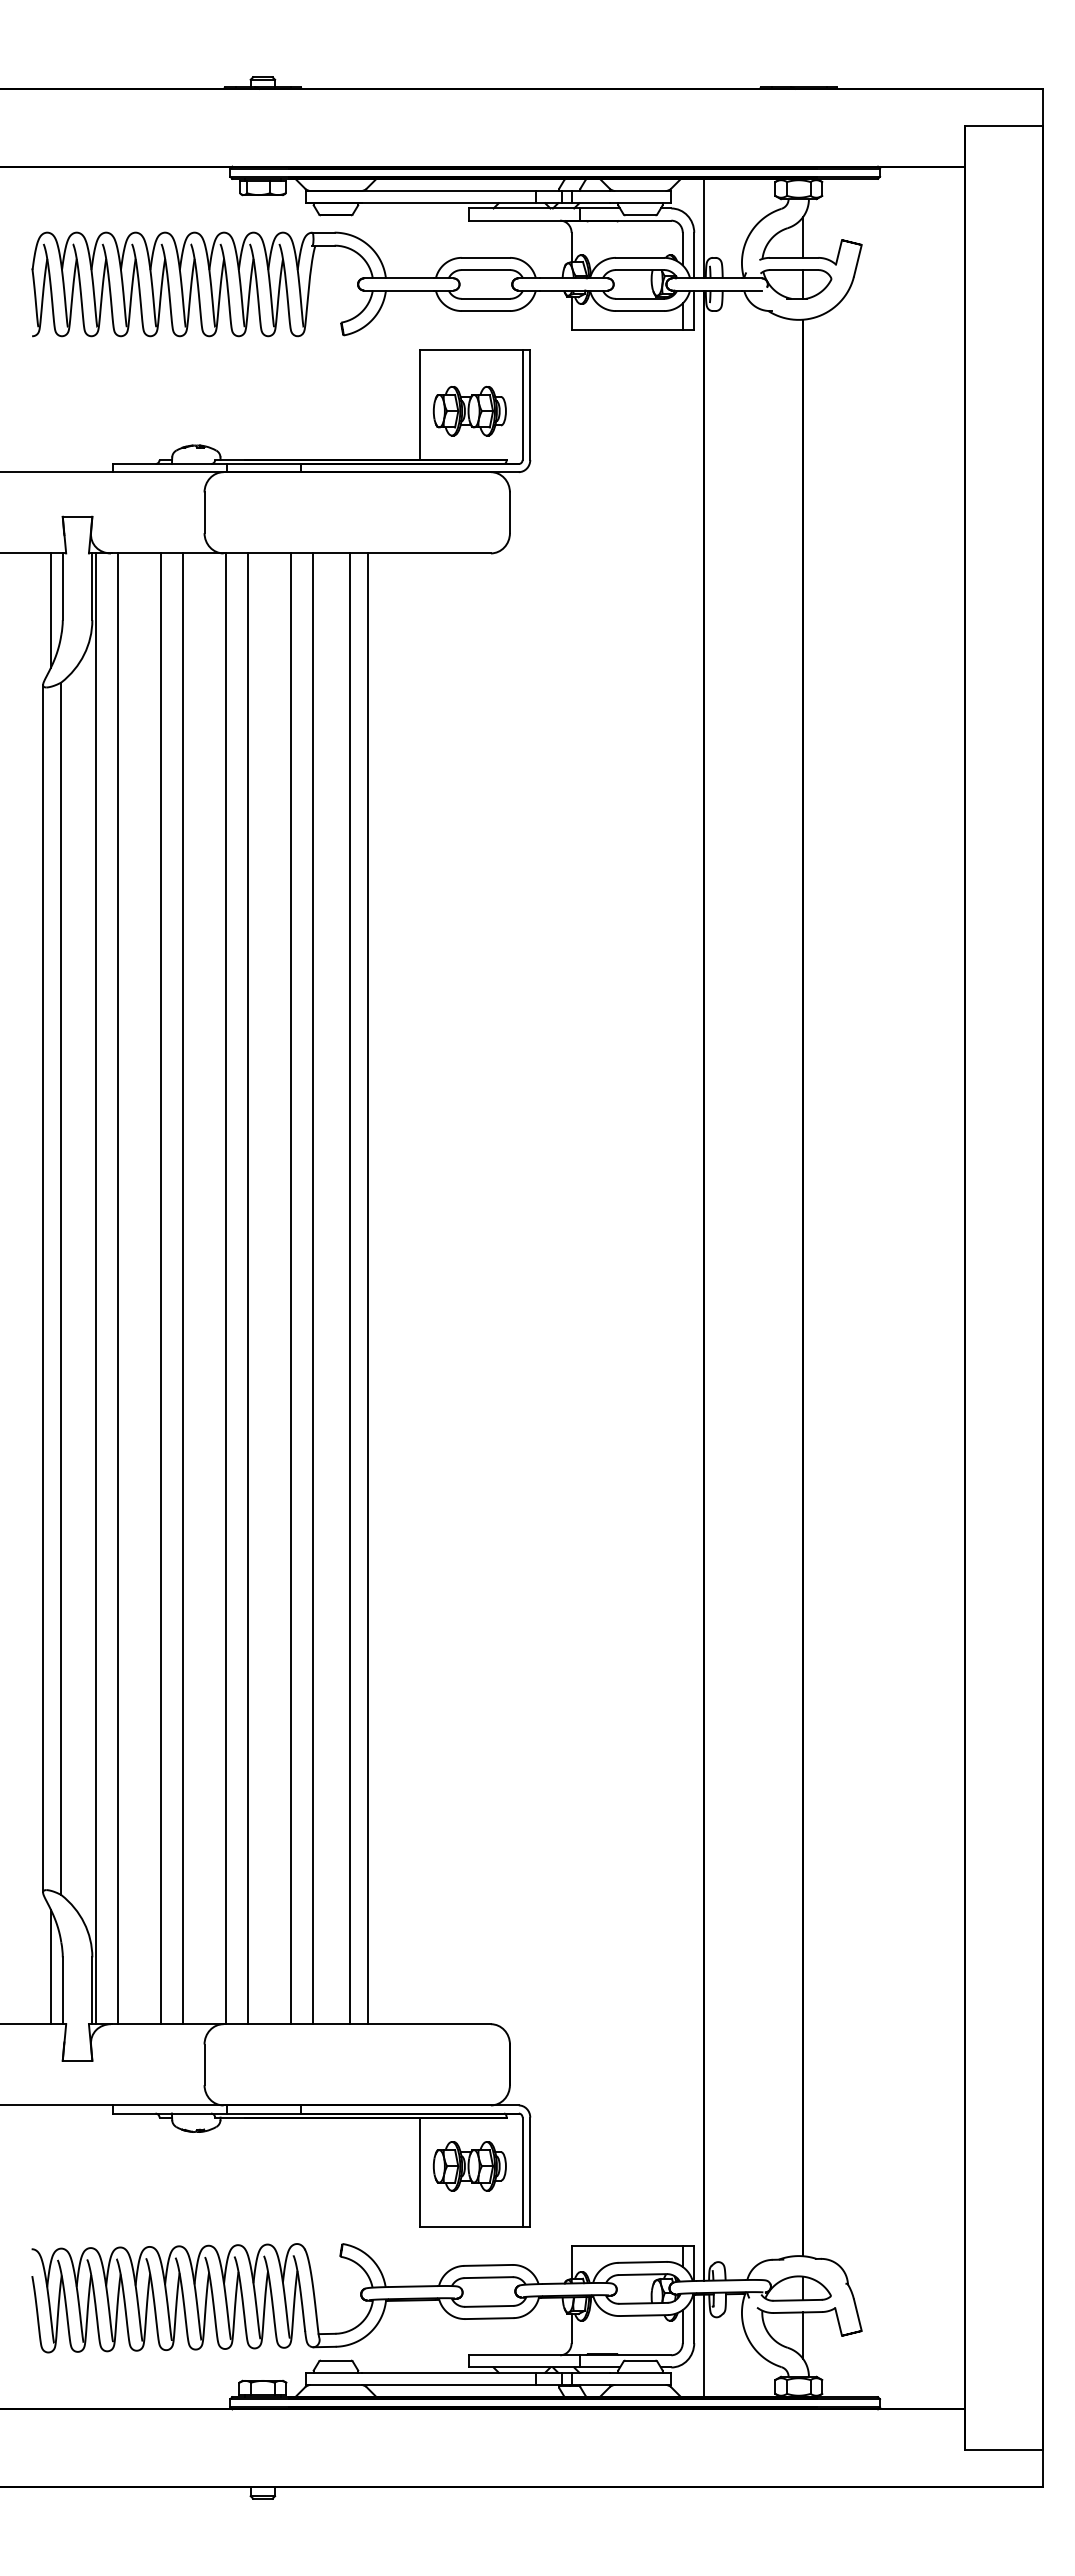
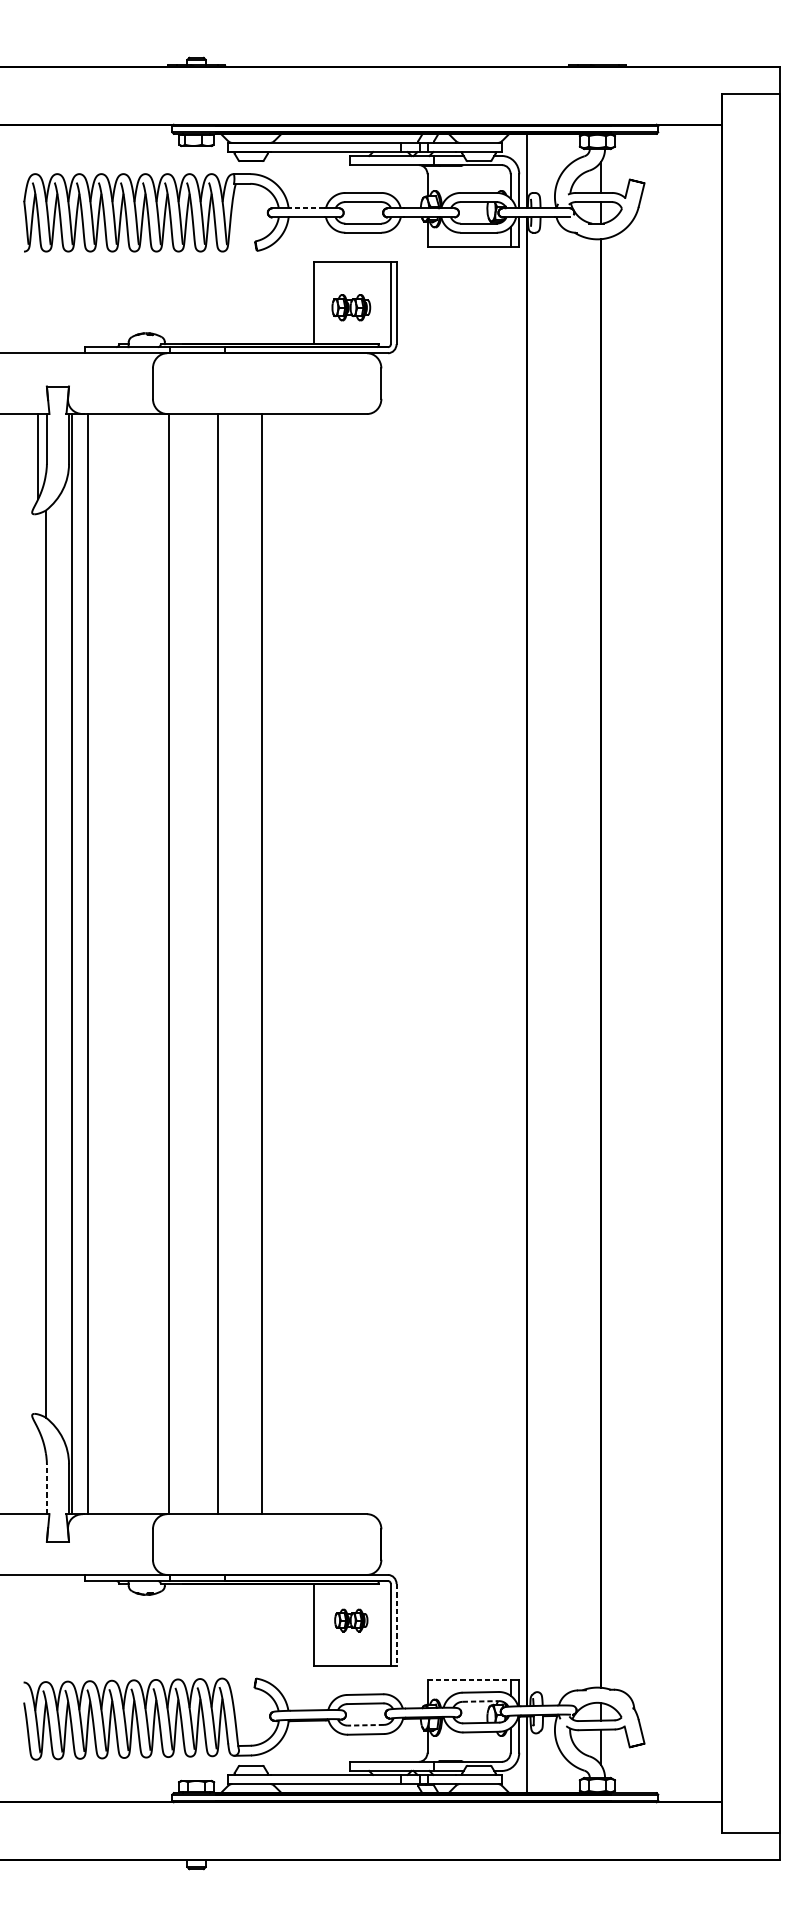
line: (409, 278) -> (306, 208), solid -> dashed
part: (469, 411) -> (351, 307), size x0.7
line: (43, 1288) -> (32, 963), removed
line: (161, 1288) -> (120, 963), removed
line: (183, 1288) -> (137, 963), removed
line: (248, 1288) -> (185, 963), removed
line: (313, 1288) -> (234, 963), removed
line: (368, 1288) -> (275, 963), removed
line: (51, 1967) -> (38, 1471), removed
line: (62, 1990) -> (46, 1488), solid -> dashed
part: (469, 2166) -> (351, 1620), size x0.6
line: (530, 2172) -> (396, 1625), solid -> dashed
line: (627, 2245) -> (469, 1679), solid -> dashed
line: (643, 2274) -> (481, 1701), solid -> dashed
line: (488, 2306) -> (365, 1725), solid -> dashed

